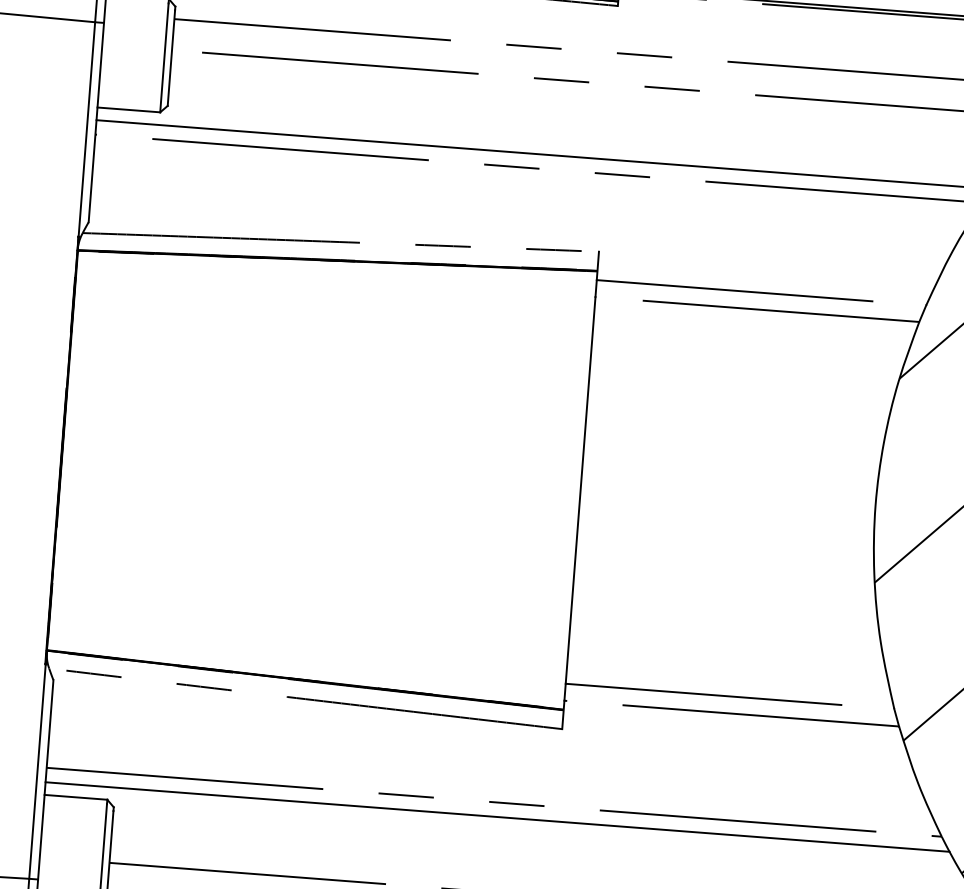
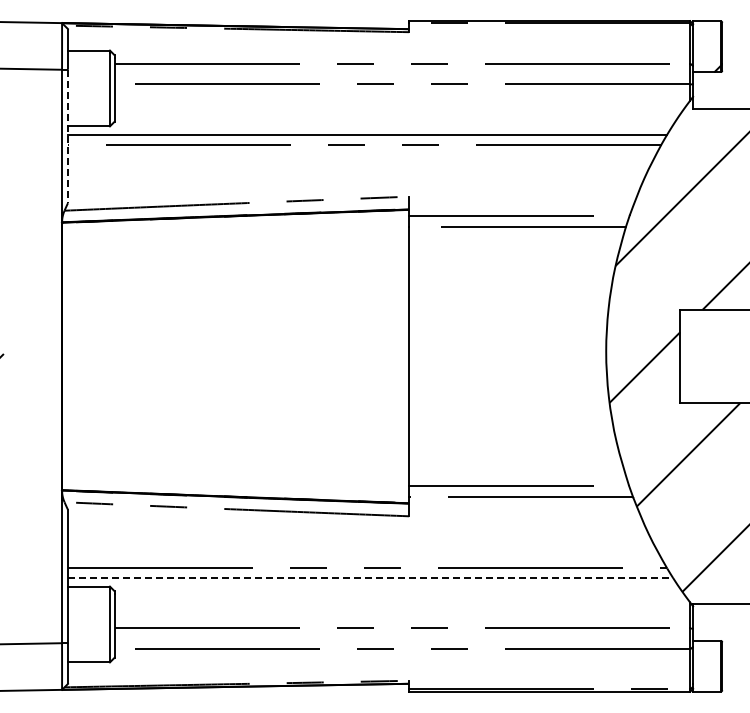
line: (95, 122) -> (67, 136), solid -> dashed
line: (497, 817) -> (370, 578), solid -> dashed

